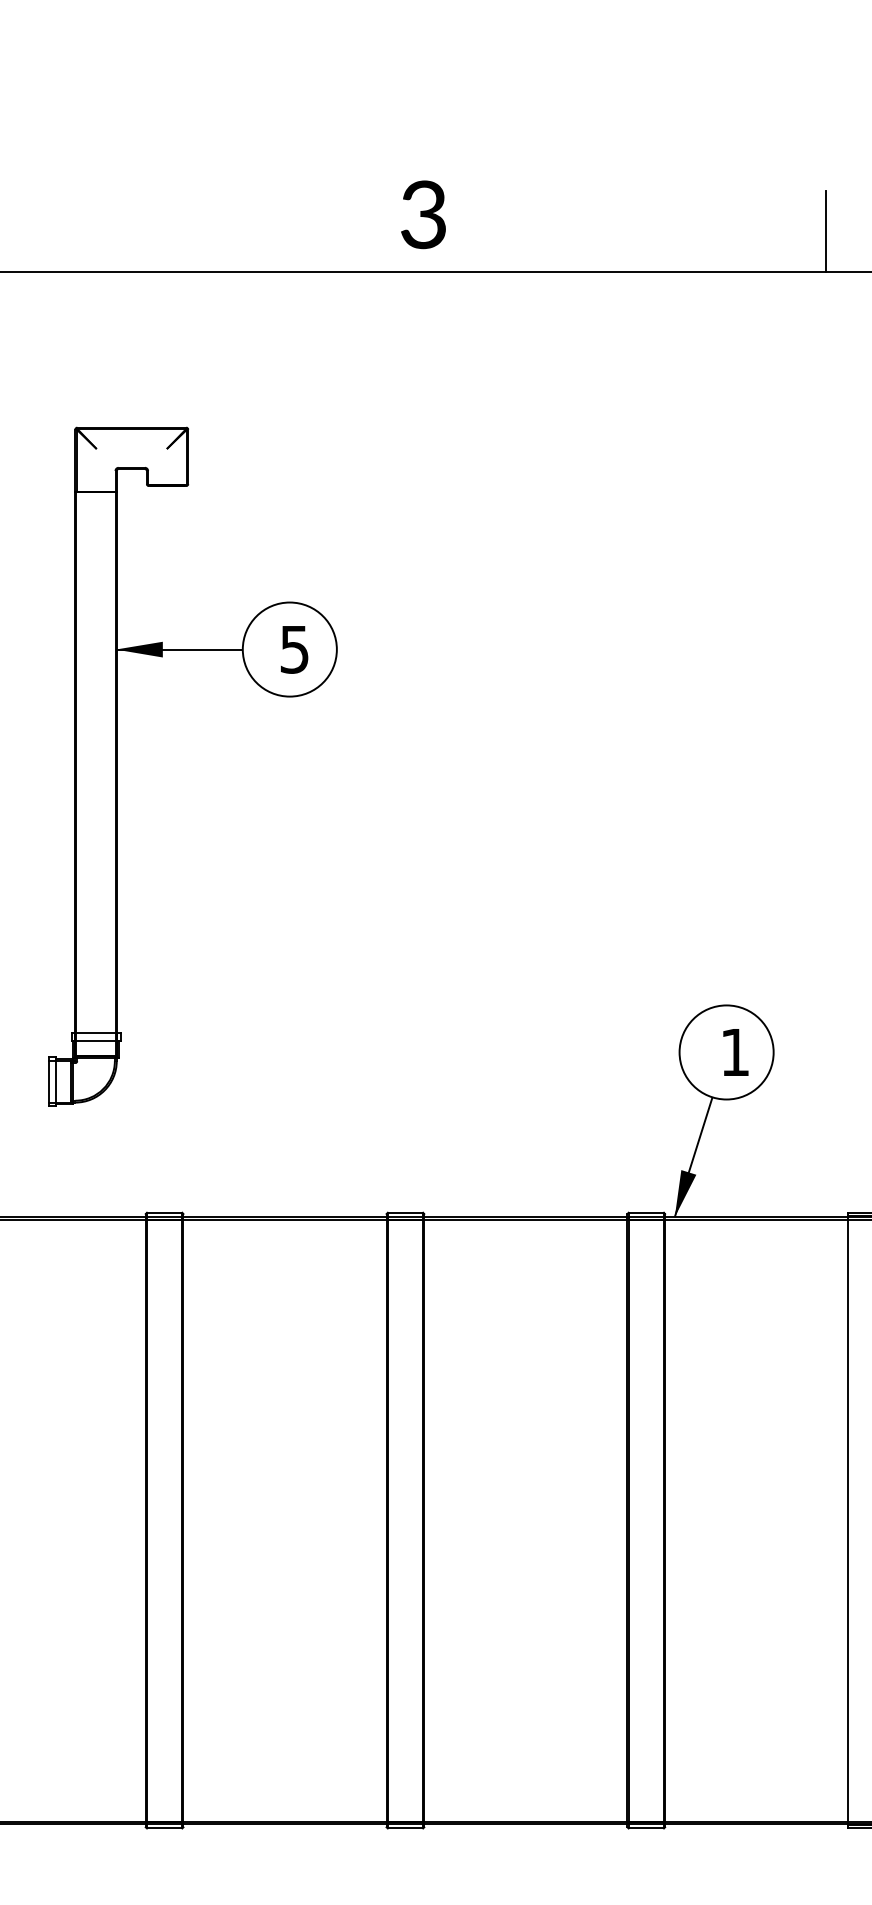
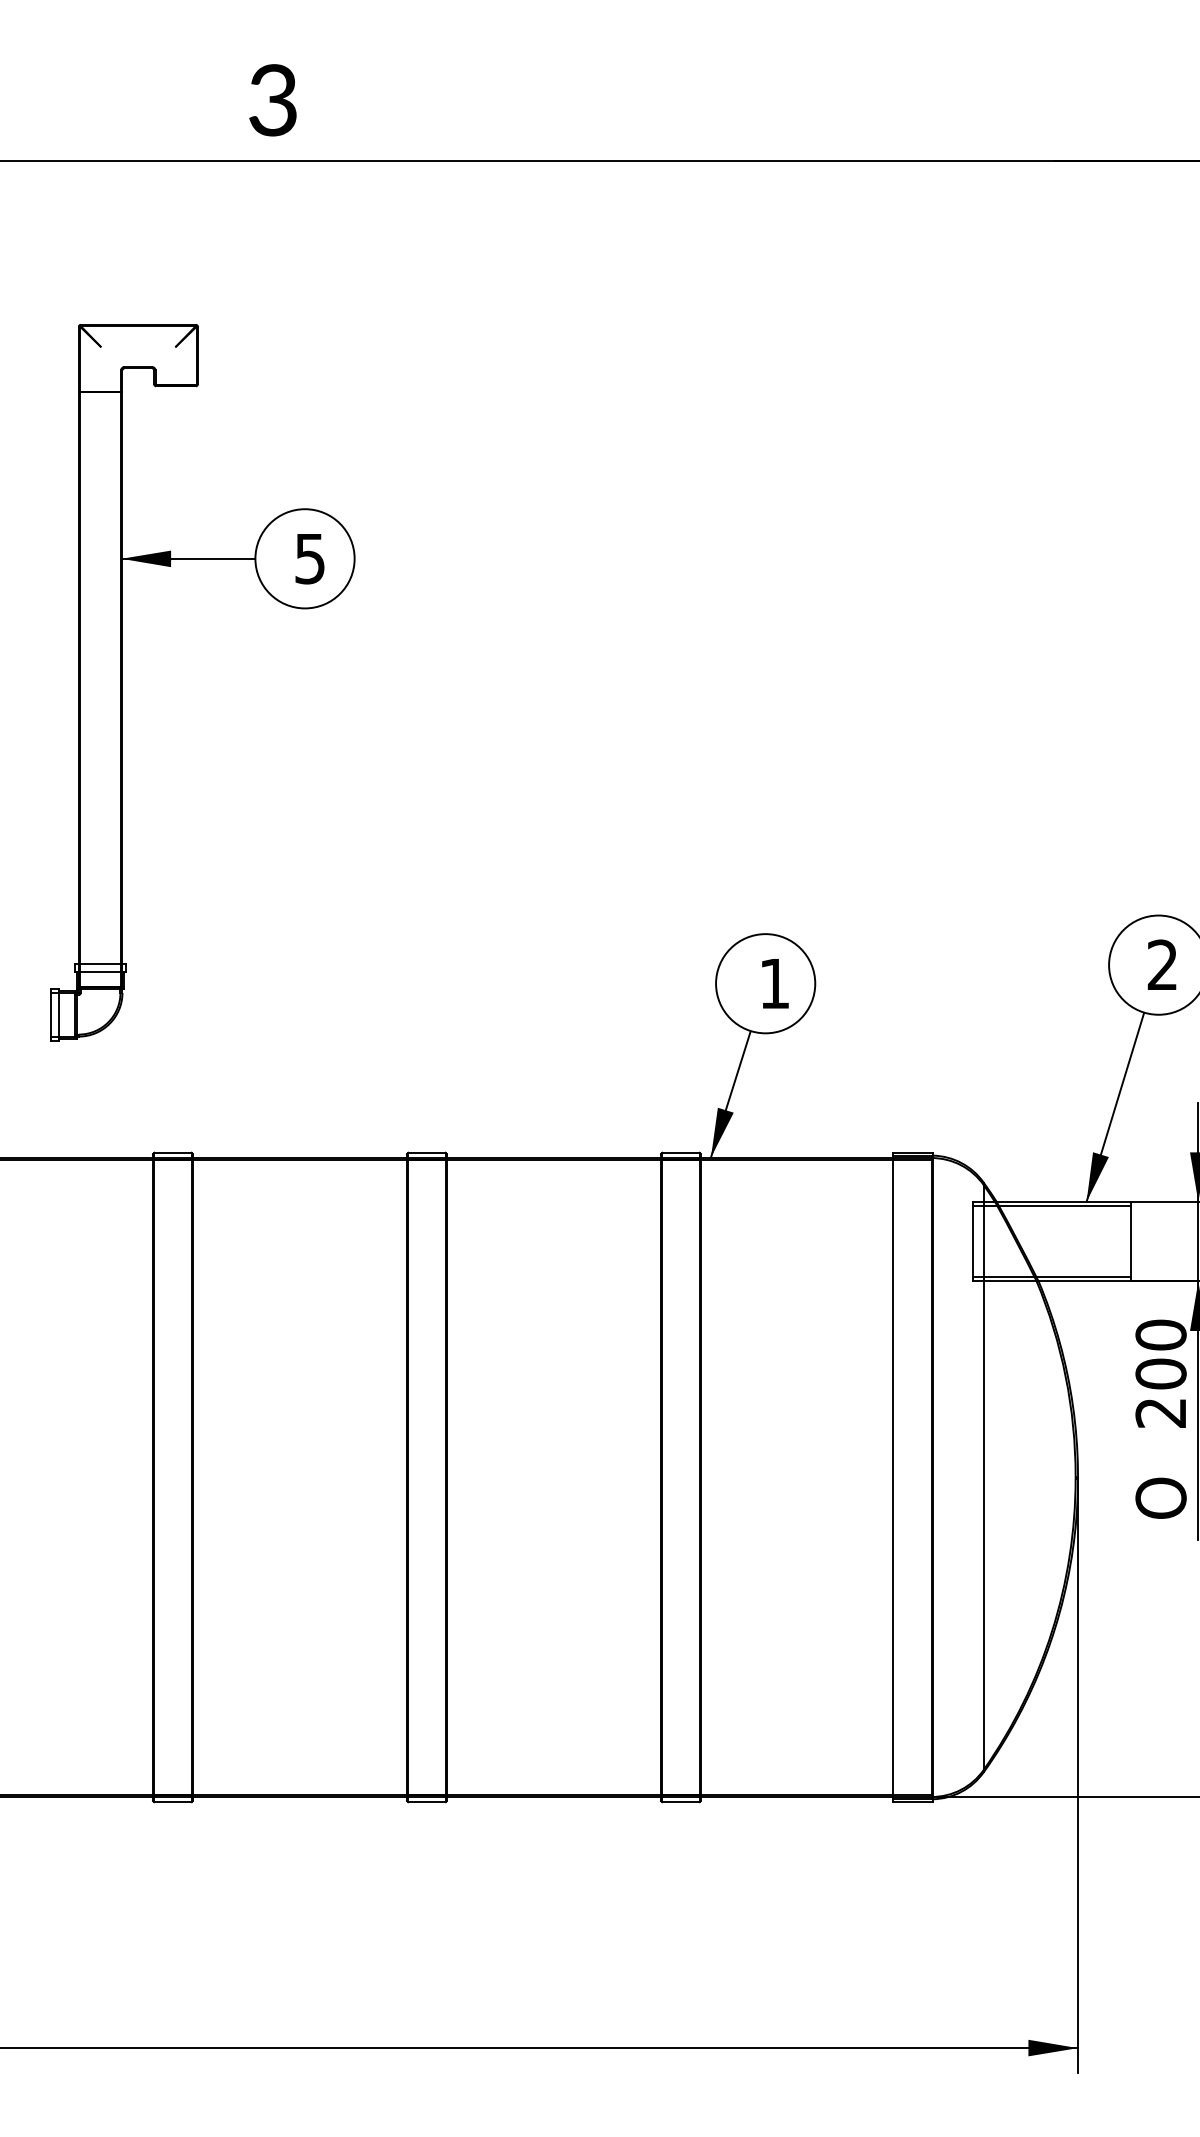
text: (423, 214) -> (272, 100), moved
line: (826, 231) -> (870, 117), removed

